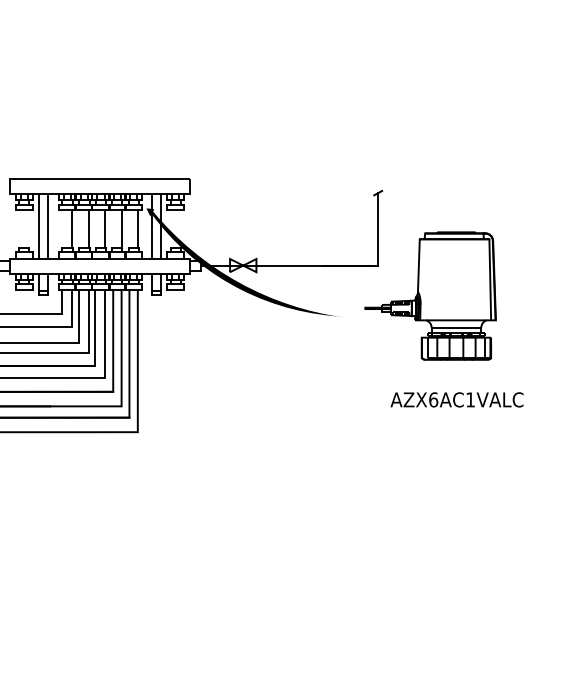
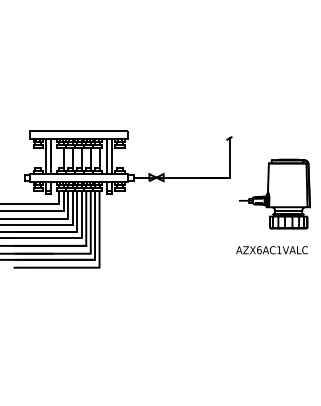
fill: (245, 261) -> (157, 175), removed
part: (430, 294) -> (274, 193), moved

